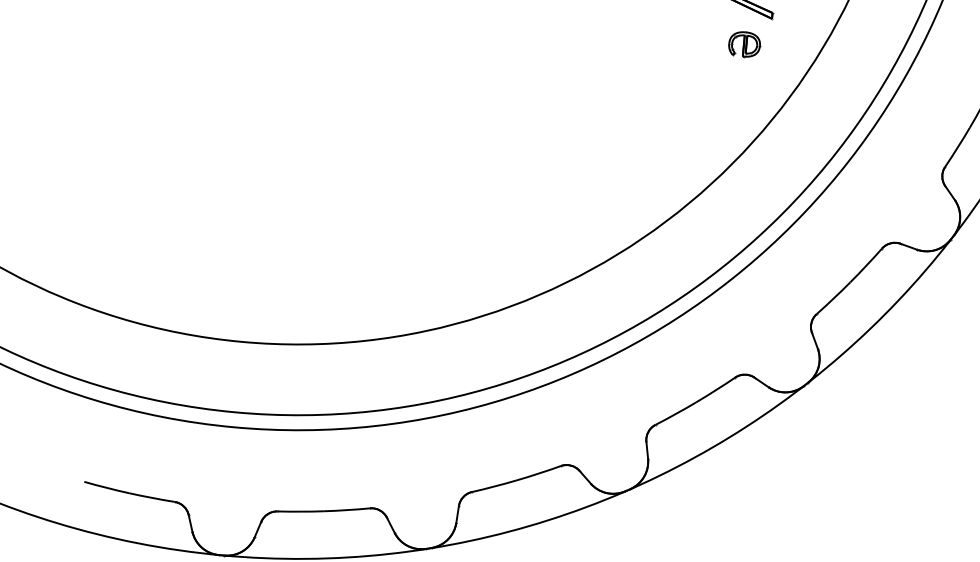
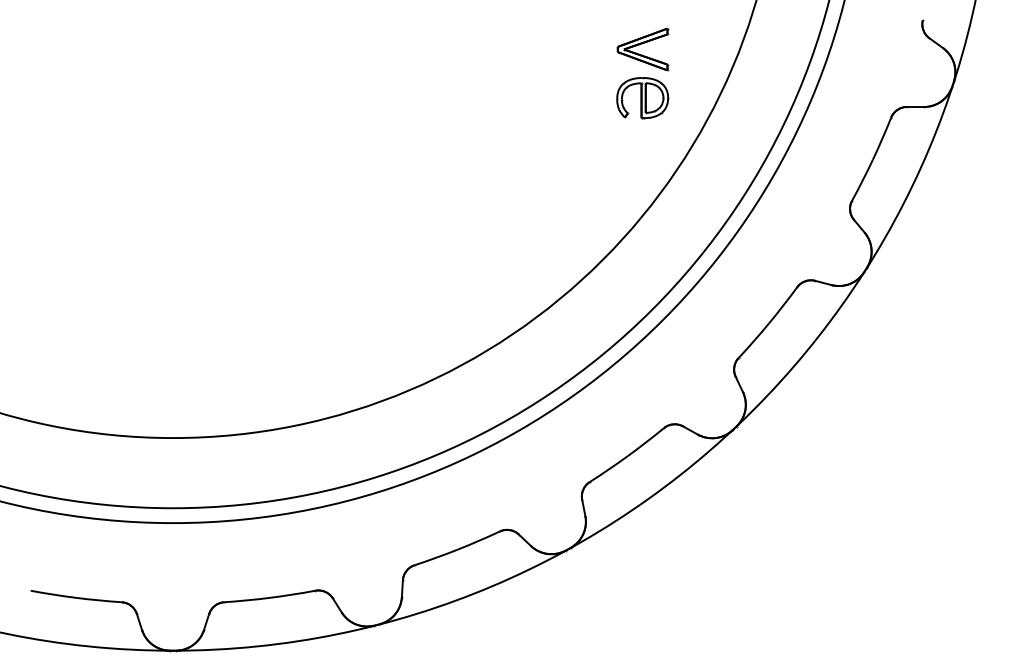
part: (744, 44) -> (642, 98), size x1.67

